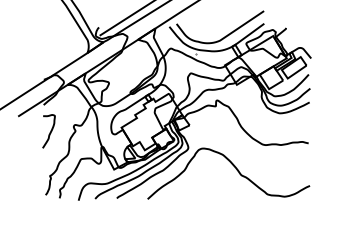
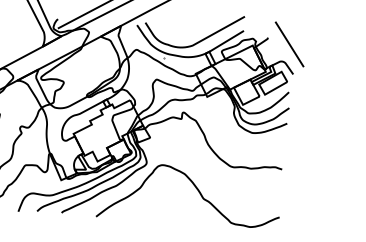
line: (305, 32) -> (289, 44), added

